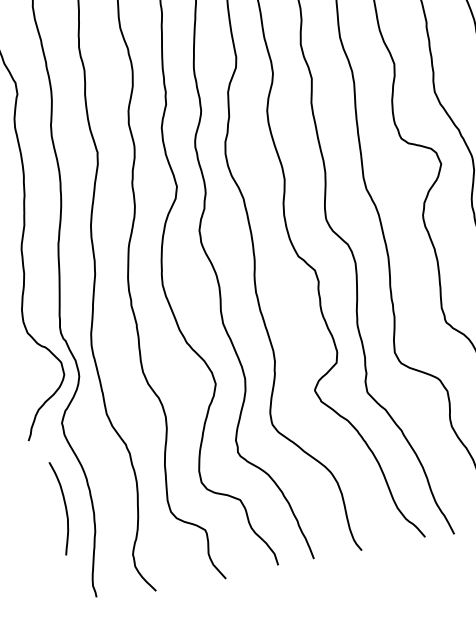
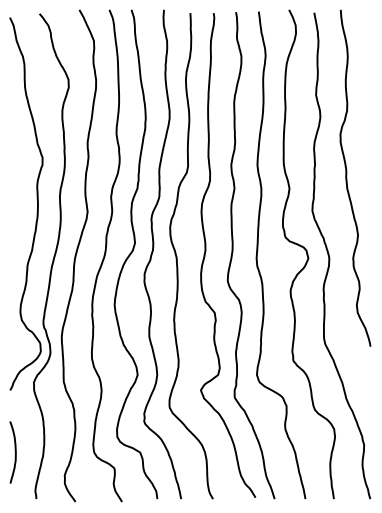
curve: (63, 506) -> (14, 451), moved

